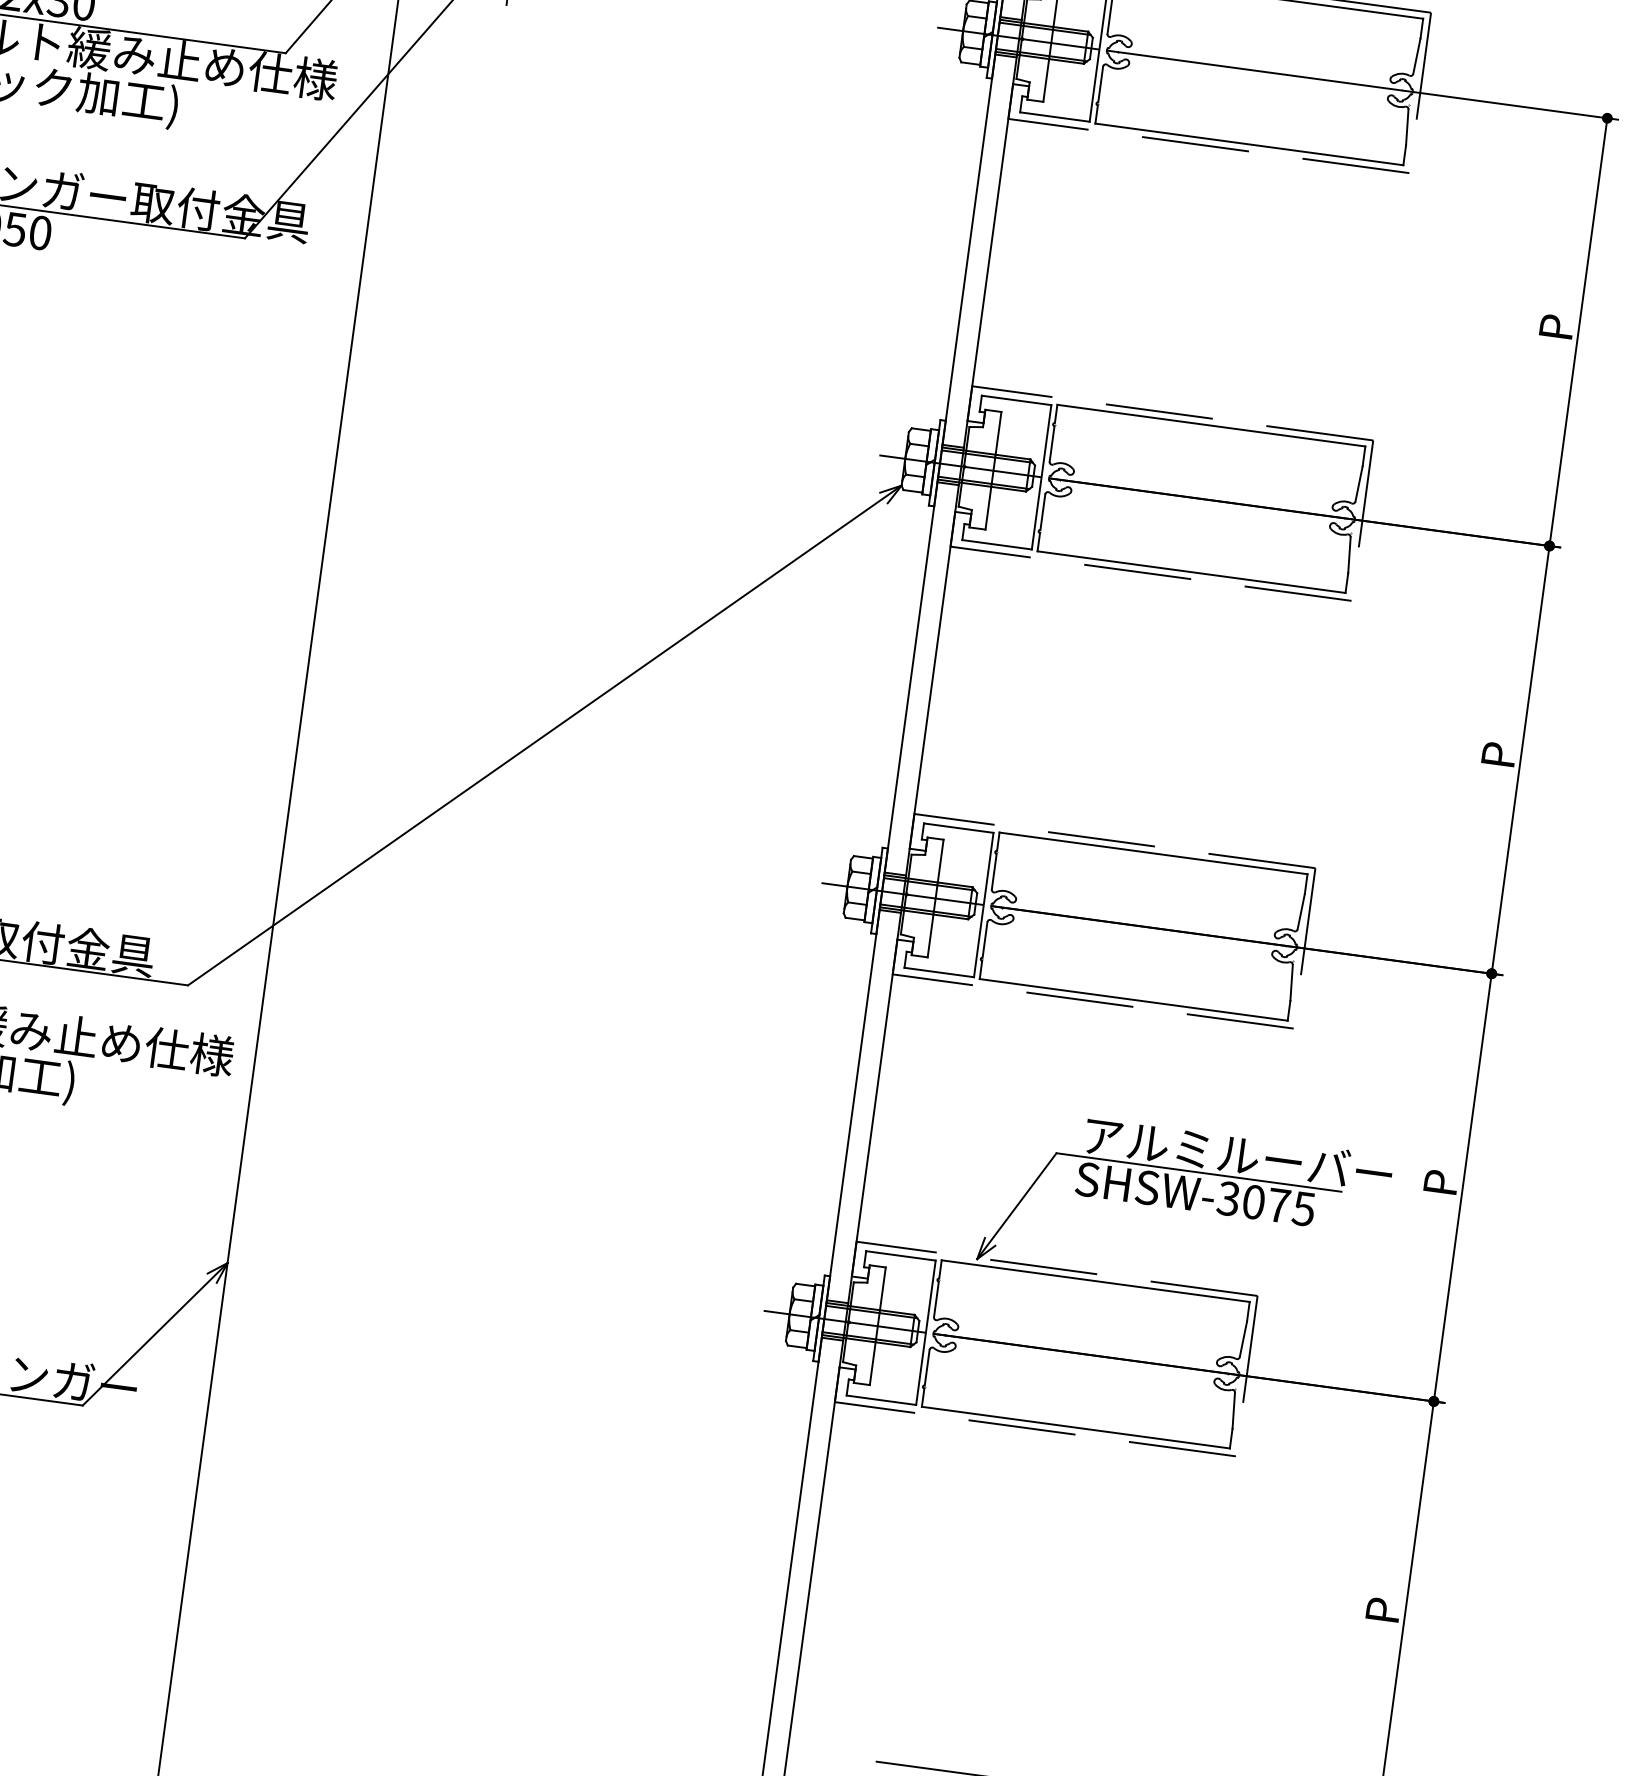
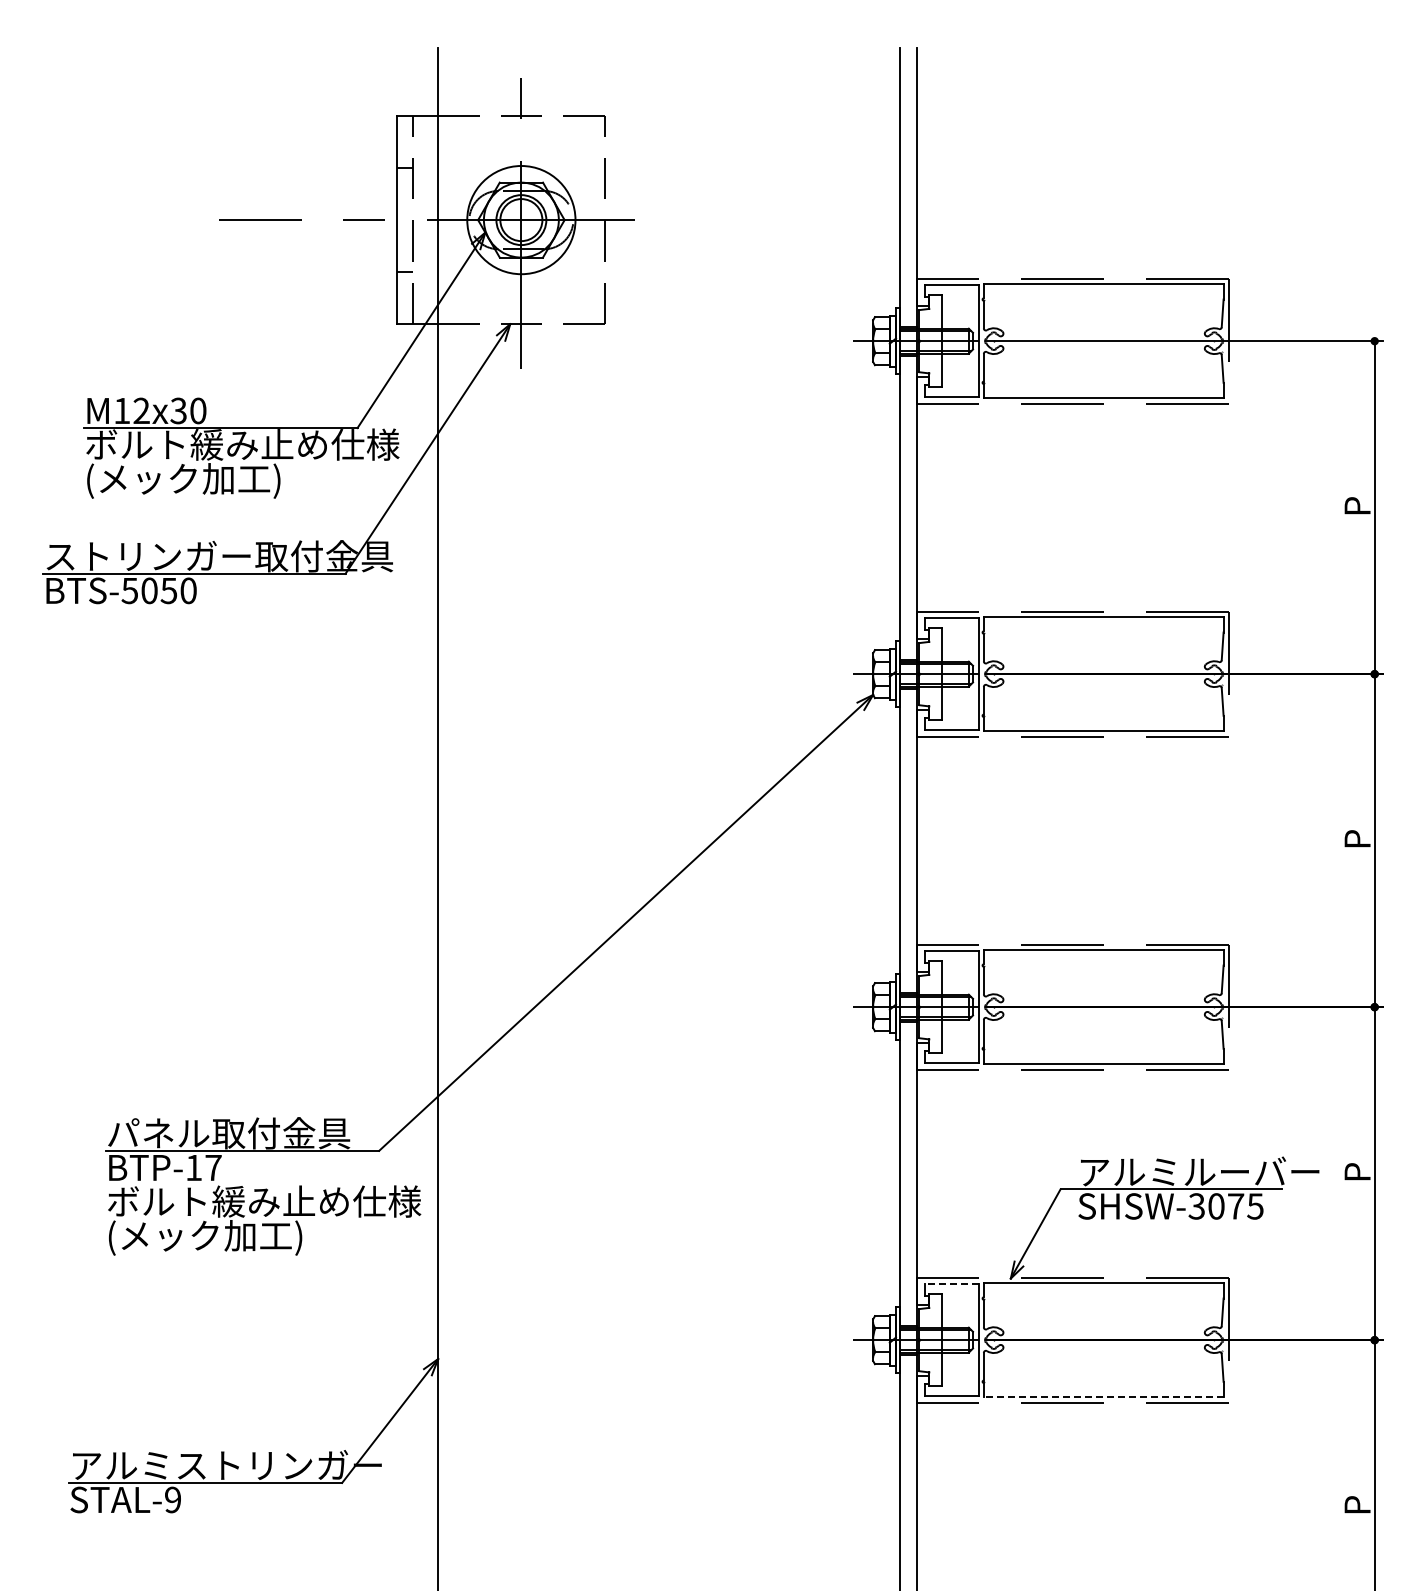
line: (900, 1255) -> (951, 1283), solid -> dashed
line: (1075, 1428) -> (1103, 1397), solid -> dashed

